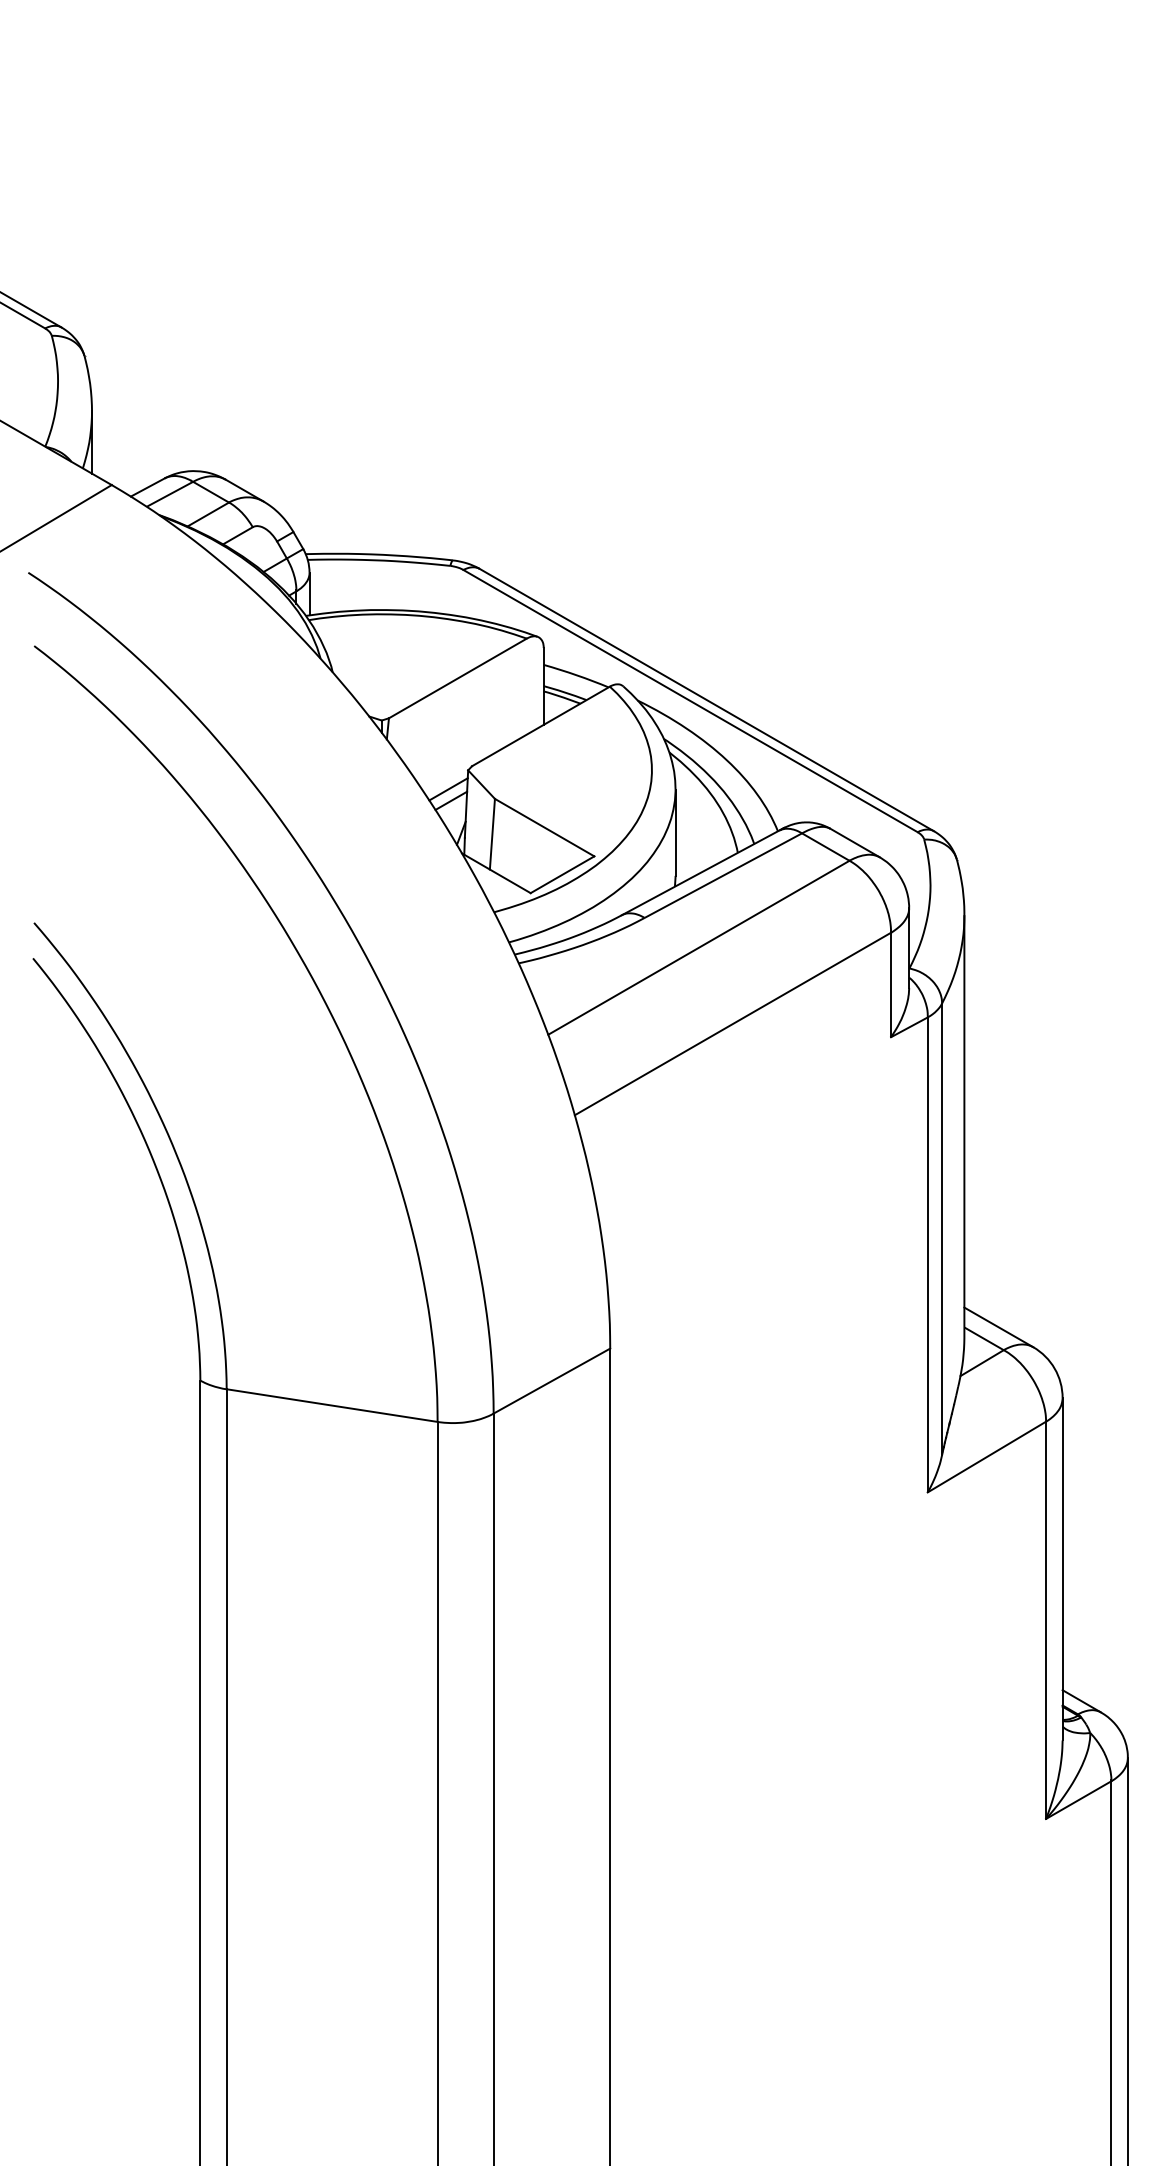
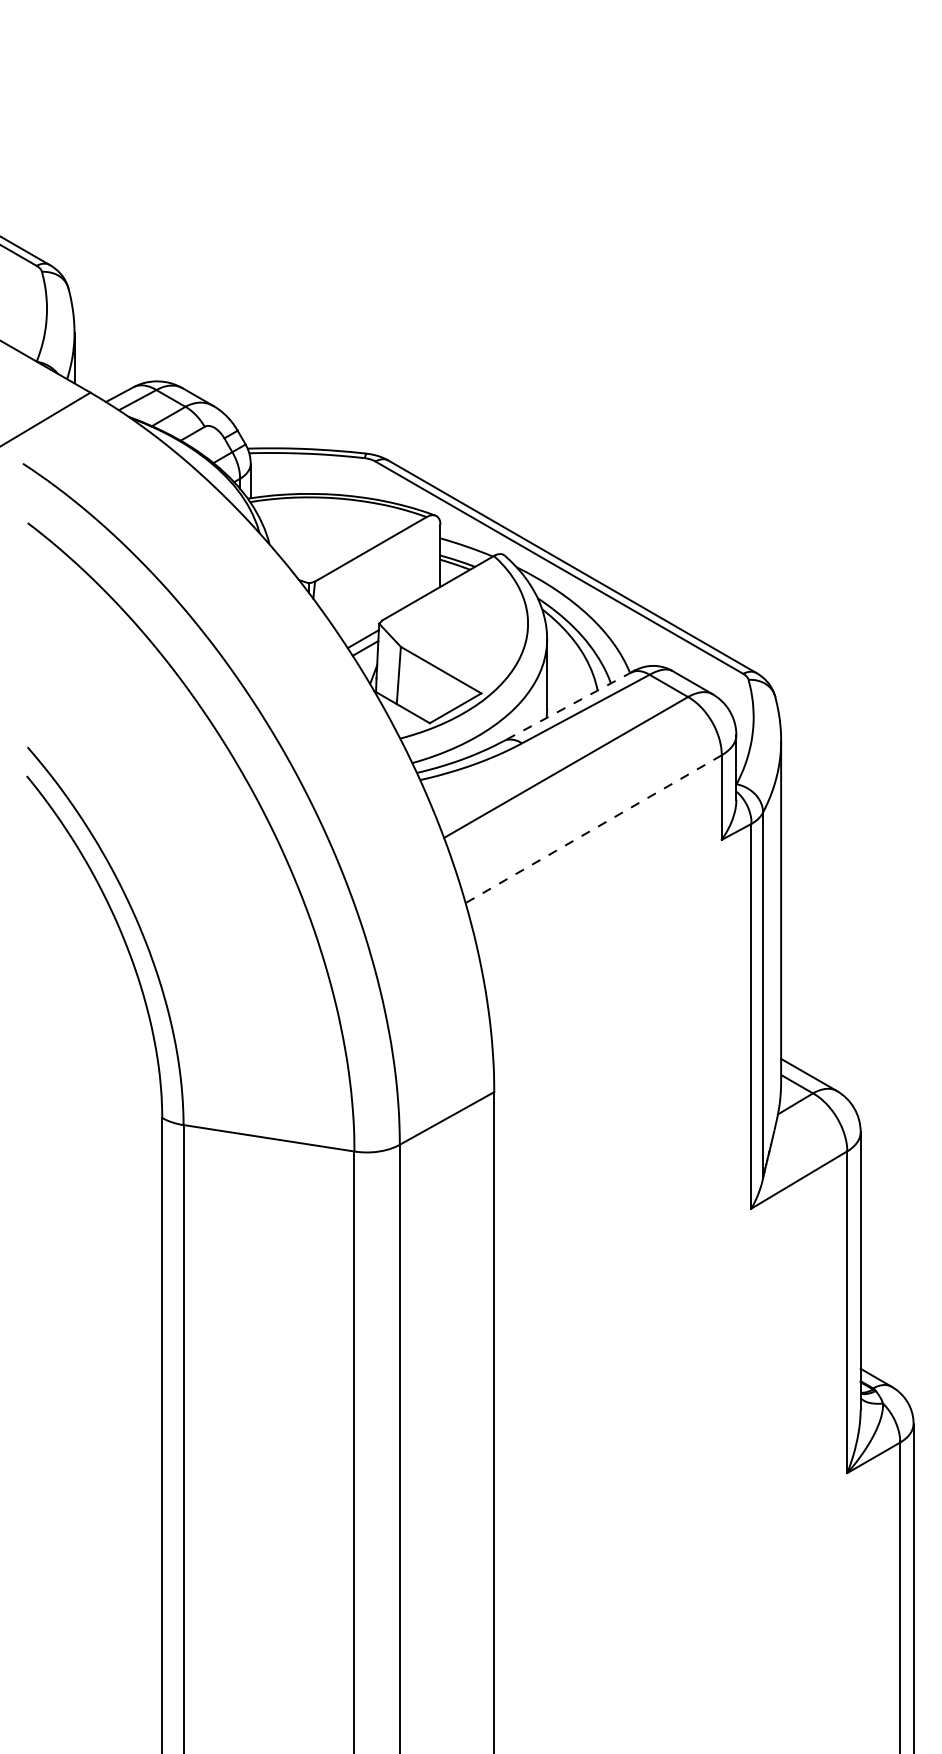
line: (700, 872) -> (567, 706), solid -> dashed
line: (732, 1024) -> (593, 829), solid -> dashed

